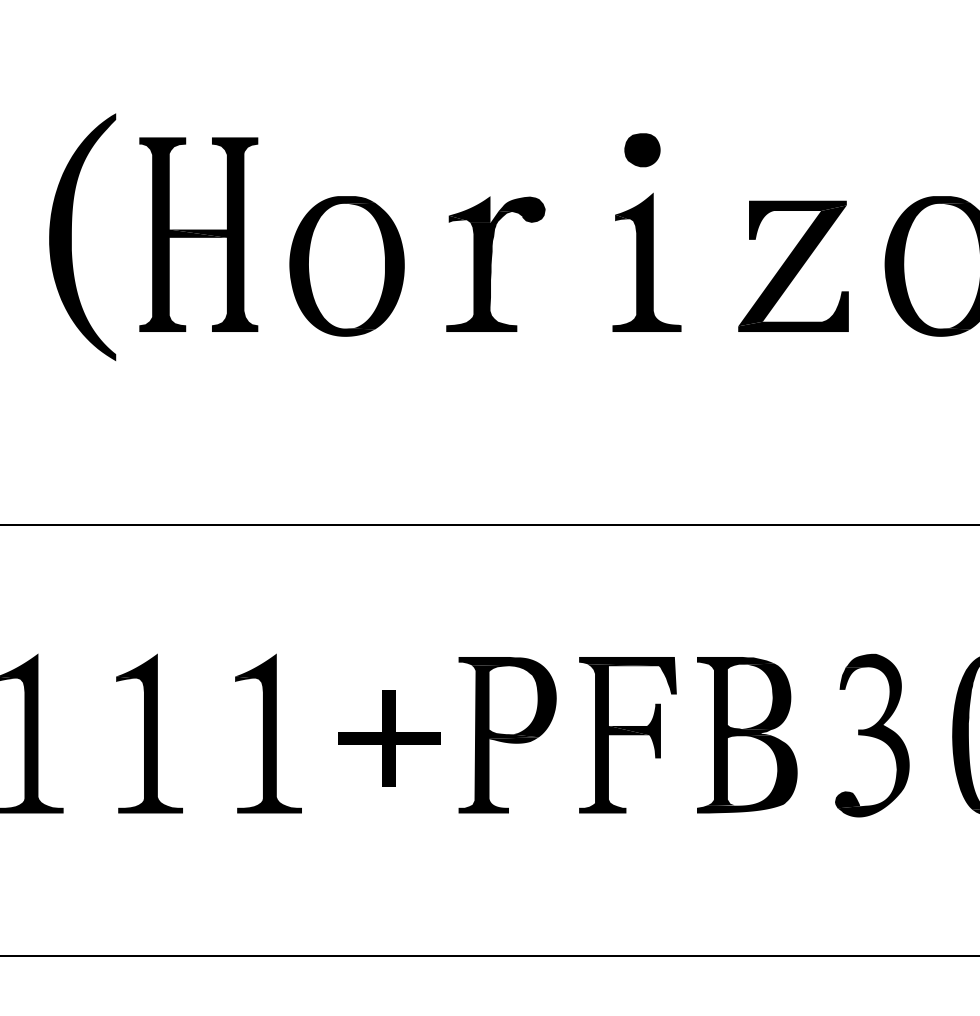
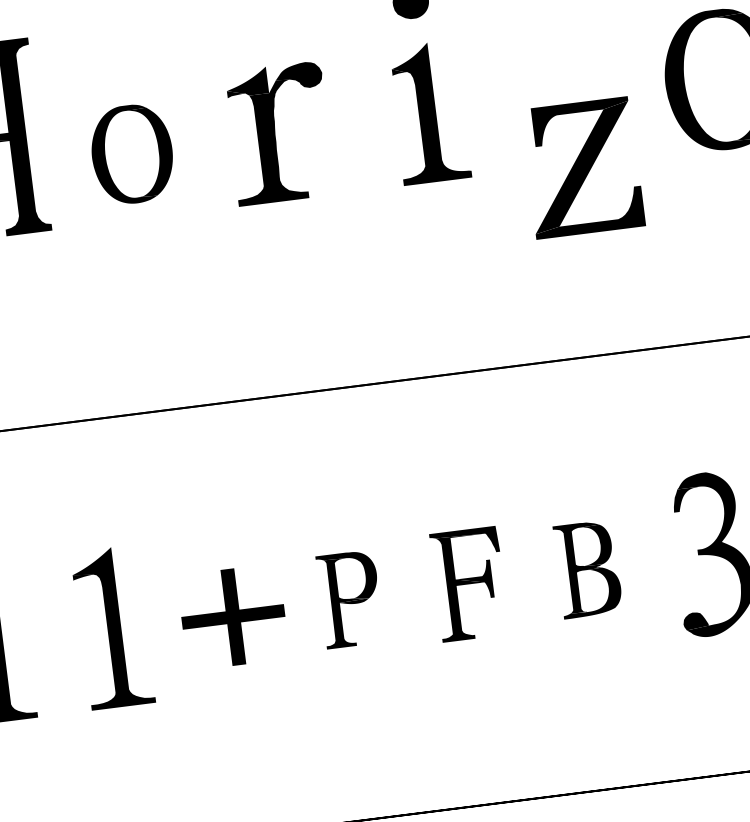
part: (793, 265) -> (582, 166), moved
part: (346, 266) -> (131, 154), size x0.7
part: (507, 735) -> (350, 599), size x0.6
part: (627, 735) -> (469, 584), size x0.7
part: (747, 735) -> (588, 569), size x0.6

